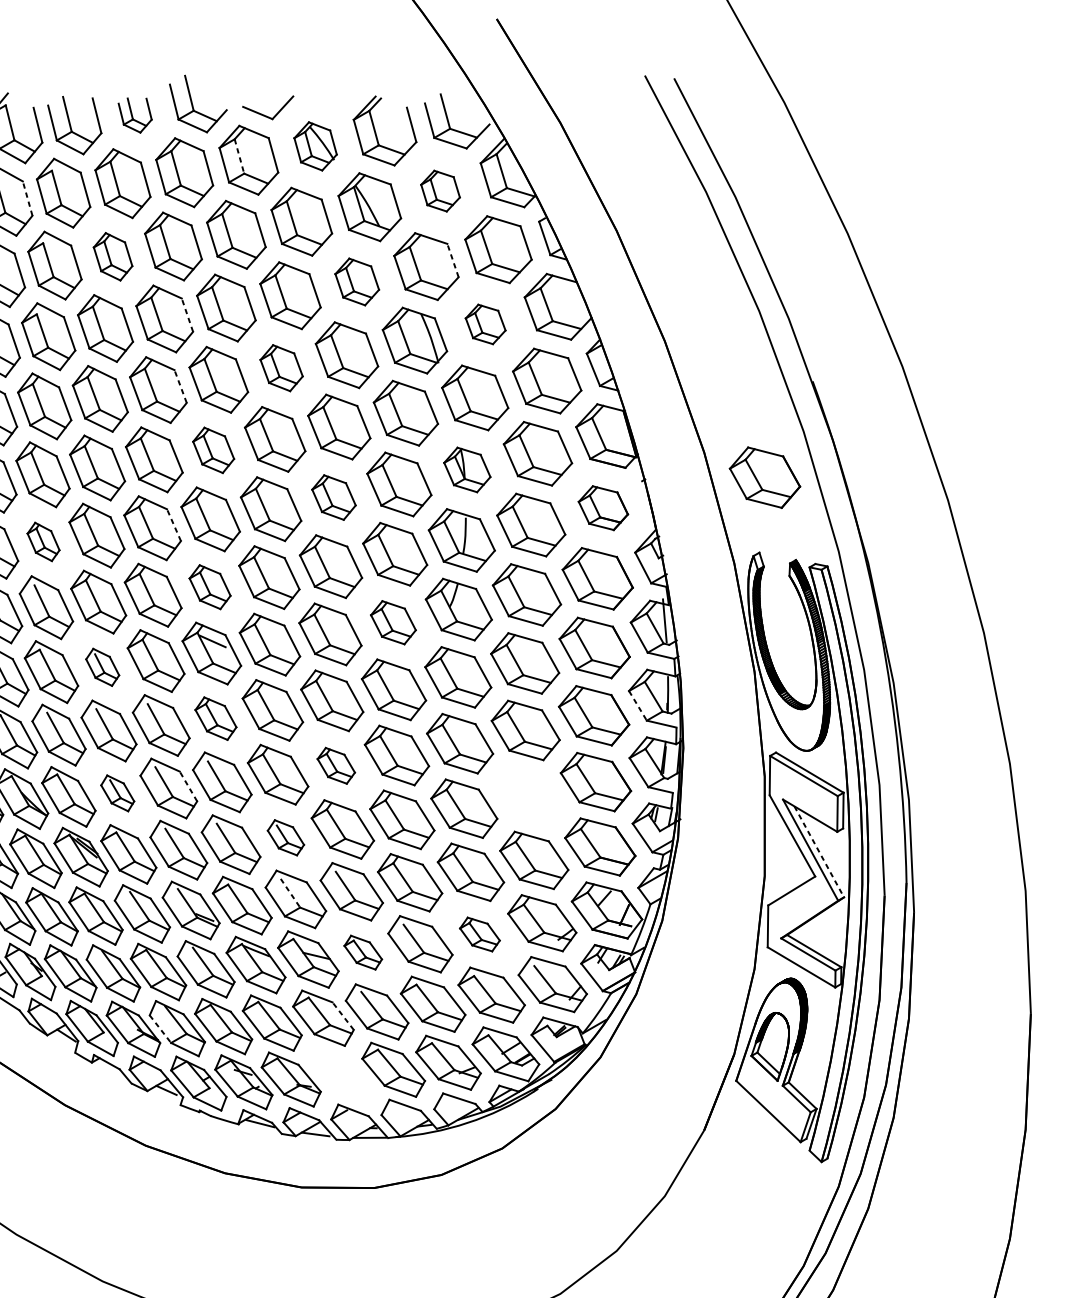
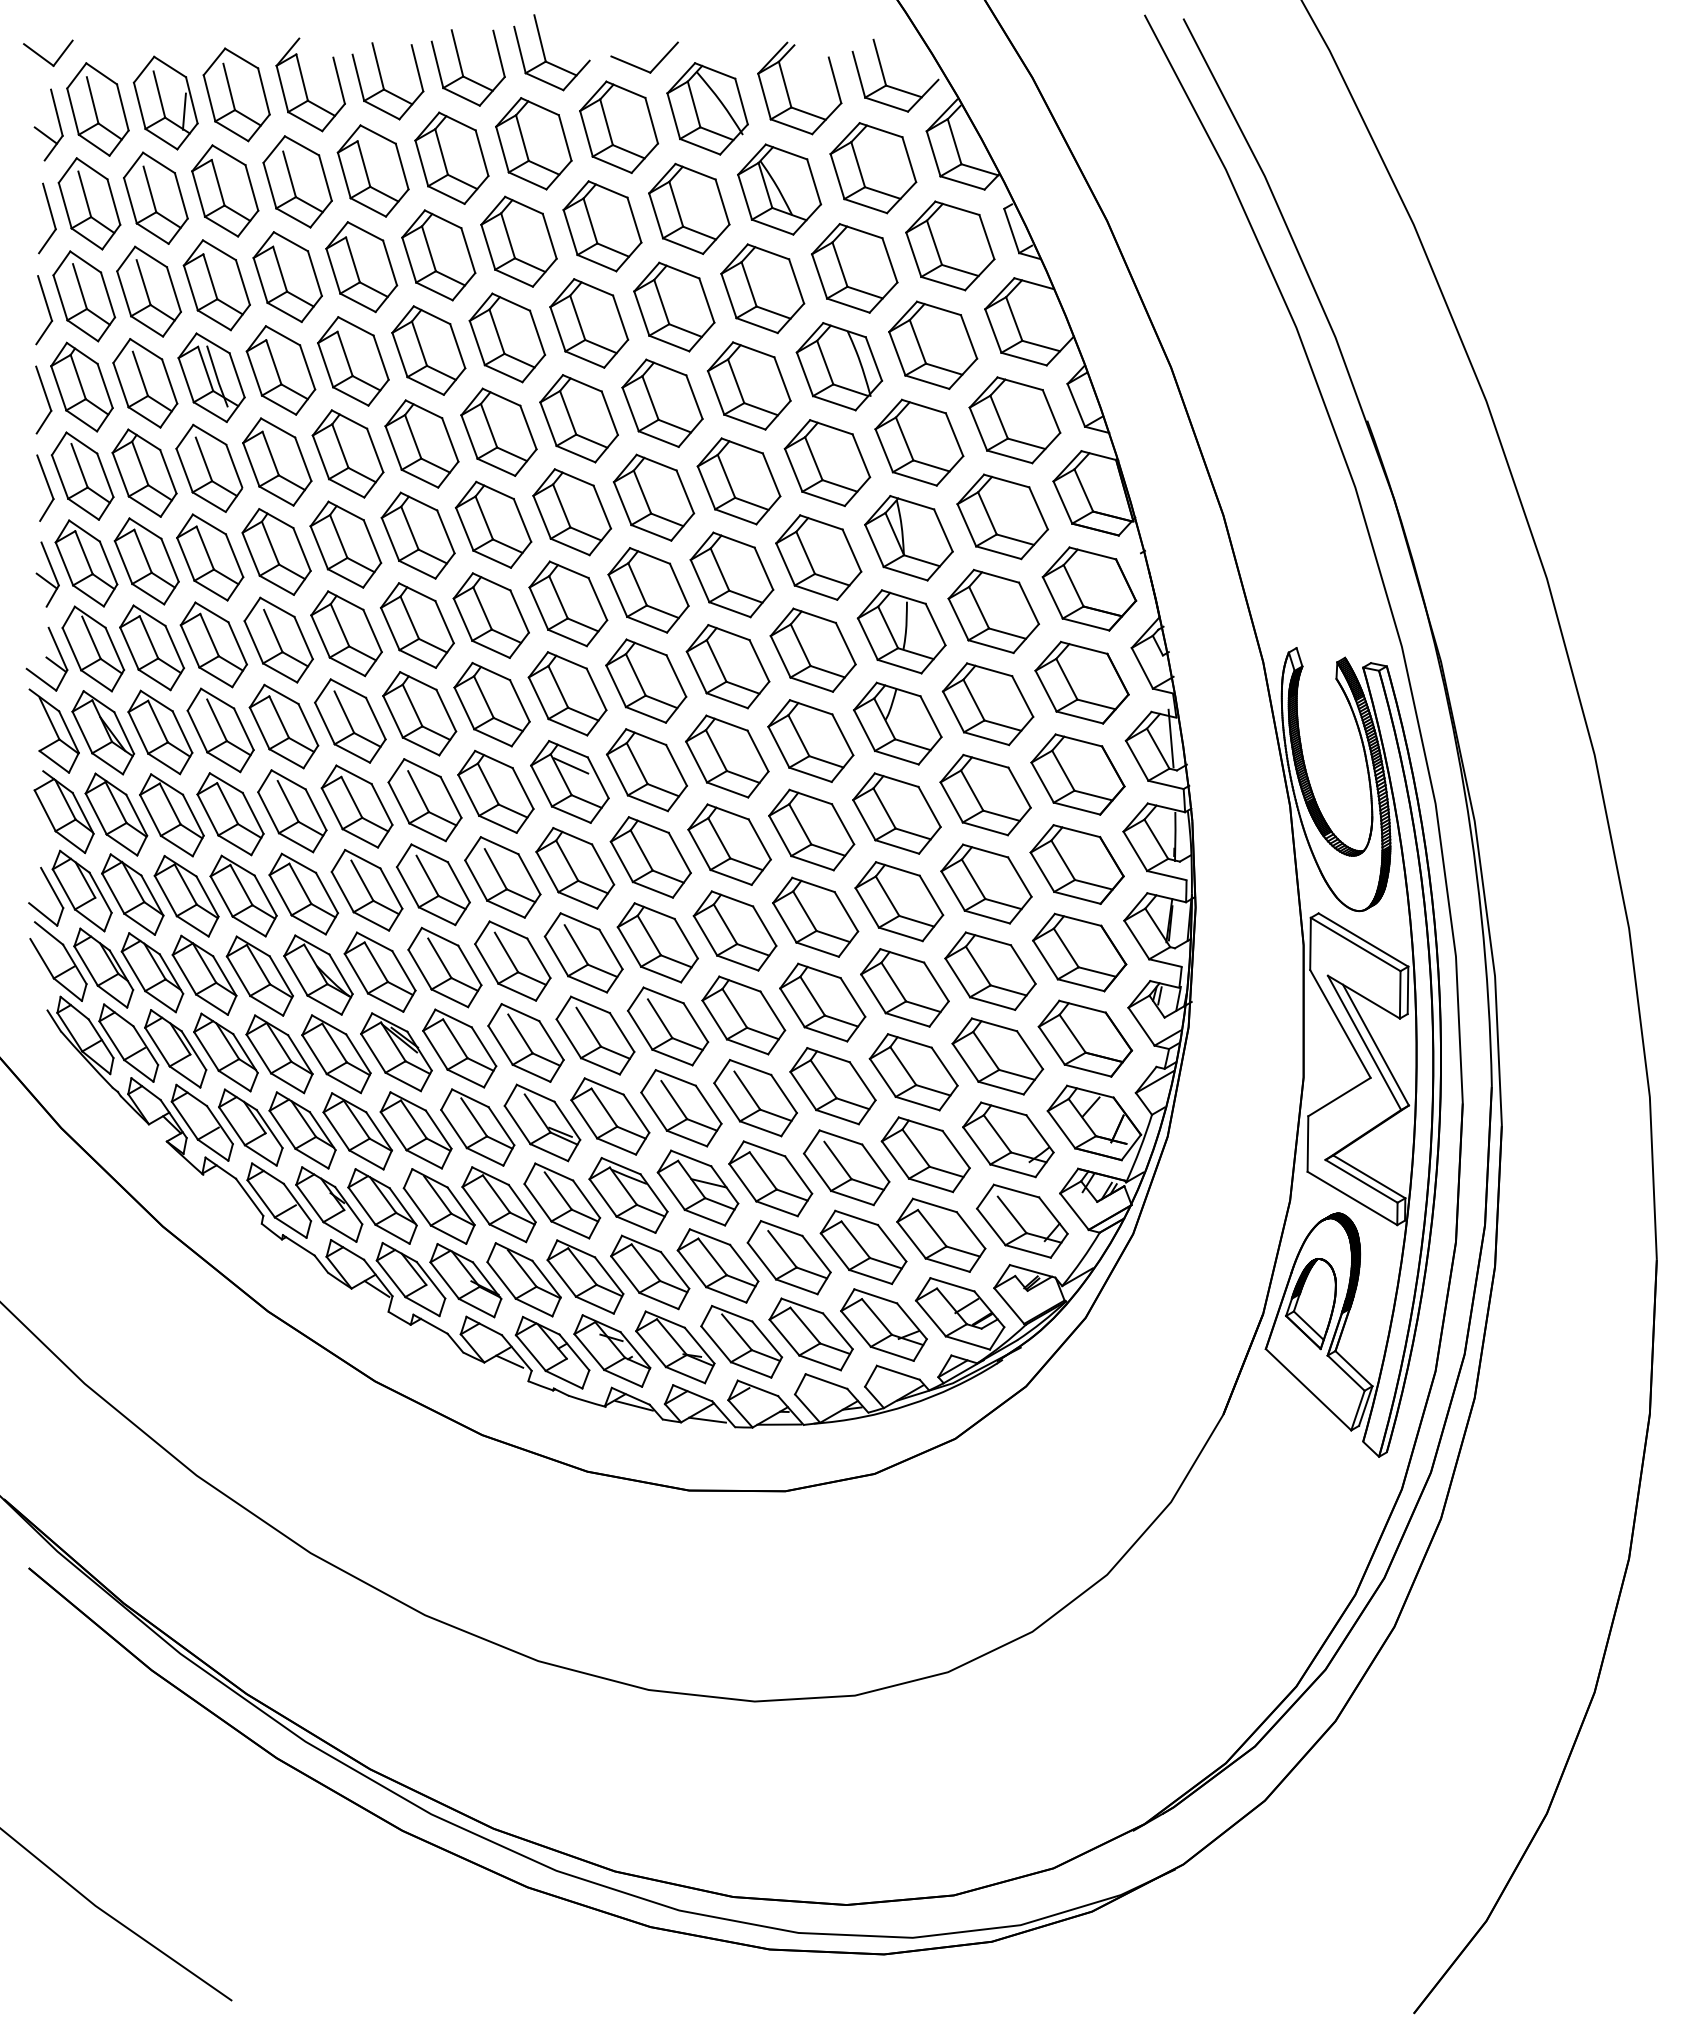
part: (134, 115) -> (467, 67), size x1.67
part: (315, 146) -> (707, 108), size x1.43
line: (239, 156) -> (606, 122), dashed -> solid
part: (440, 191) -> (873, 168), size x1.67
line: (27, 198) -> (325, 178), dashed -> solid
part: (112, 256) -> (438, 255), size x1.43
line: (452, 259) -> (889, 259), dashed -> solid
part: (356, 281) -> (762, 288), size x1.43
line: (187, 314) -> (537, 332), dashed -> solid
part: (485, 323) -> (933, 344), size x1.67
part: (281, 367) -> (662, 402), size x1.43
line: (180, 386) -> (528, 427), dashed -> solid
part: (213, 450) -> (572, 512), size x1.43
part: (467, 470) -> (908, 538), size x1.43
part: (764, 477) -> (1303, 548), removed
part: (333, 497) -> (731, 574), size x1.43
part: (603, 507) -> (1089, 588), size x1.43
line: (173, 525) -> (519, 611), dashed -> solid
part: (43, 541) -> (346, 633), size x1.67
part: (210, 586) -> (567, 693), size x1.43
part: (393, 622) -> (810, 740), size x1.43
part: (102, 667) -> (424, 800), size x1.67
line: (638, 705) -> (1135, 851), dashed -> solid
part: (216, 718) -> (575, 868), size x1.43
part: (335, 765) -> (734, 930), size x1.67
line: (188, 786) -> (538, 958), dashed -> solid
part: (117, 793) -> (444, 967), size x1.67
part: (528, 795) -> (990, 970), added
part: (286, 837) -> (668, 1026), size x1.67
line: (818, 852) -> (1375, 1045), dashed -> solid
line: (290, 893) -> (674, 1100), dashed -> solid
part: (479, 934) -> (925, 1154), size x1.67
part: (363, 952) -> (770, 1178), size x1.67
line: (342, 1015) -> (743, 1262), dashed -> solid
line: (160, 1029) -> (501, 1280), dashed -> solid
part: (341, 1075) -> (741, 1341), added

